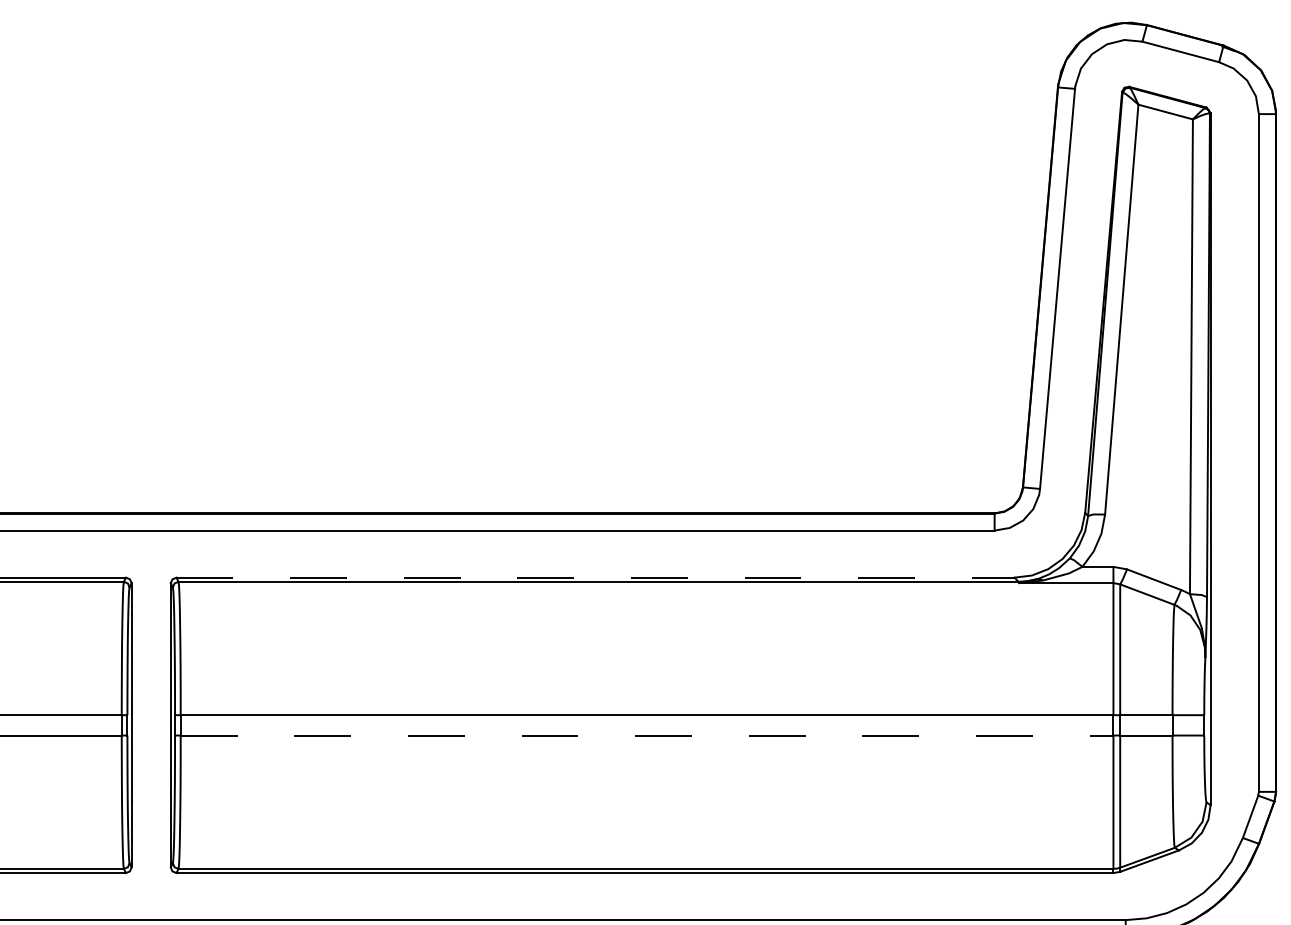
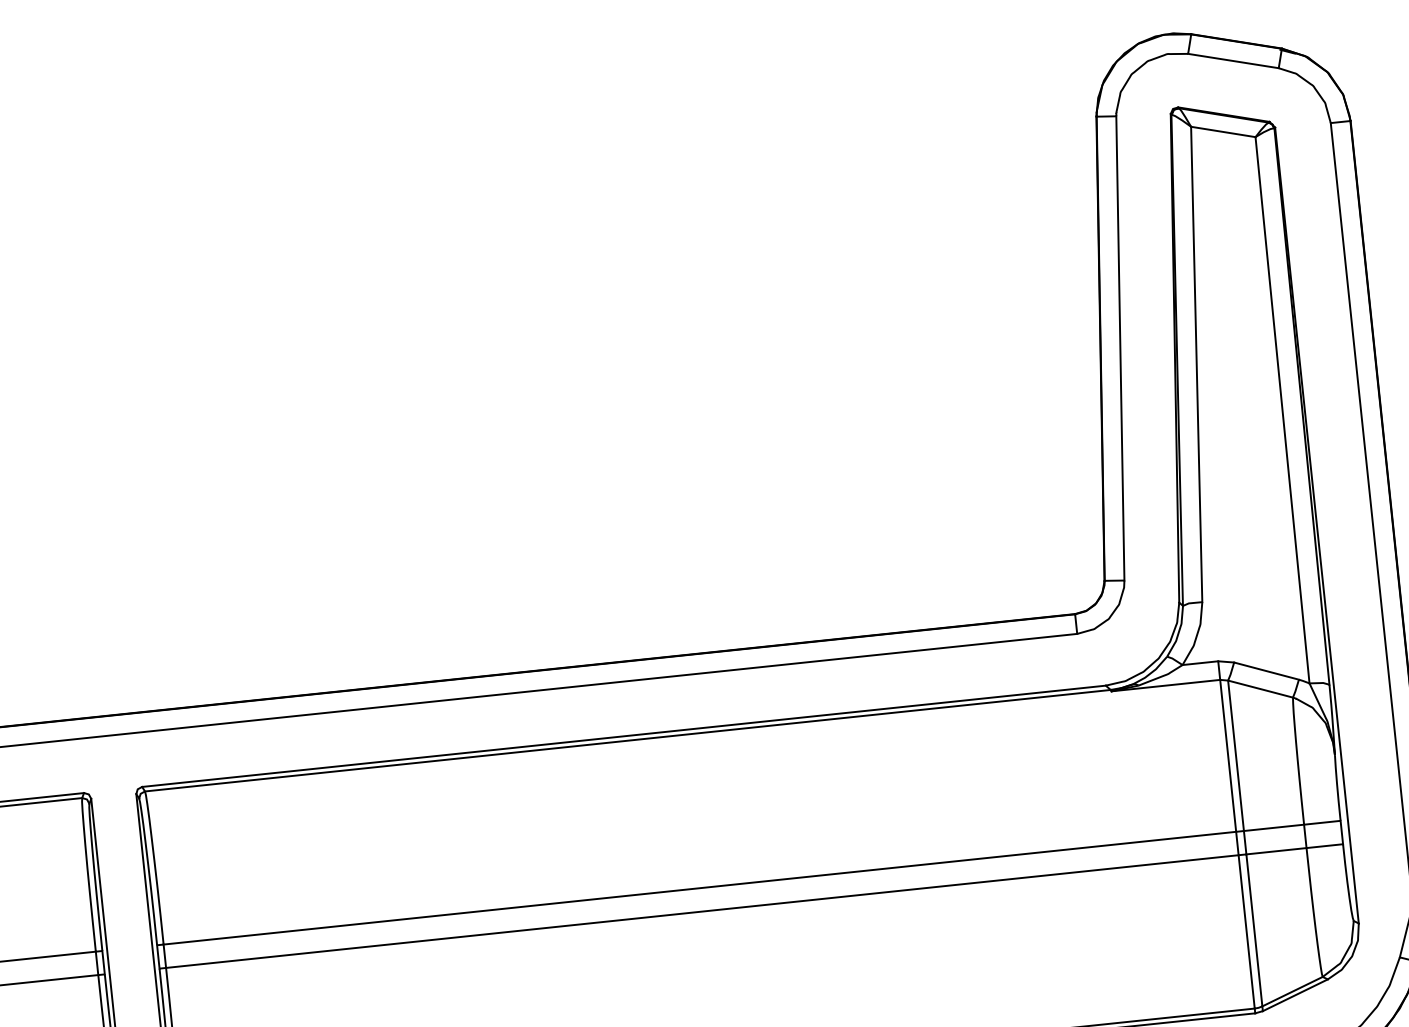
line: (596, 577) -> (625, 735), dashed -> solid
line: (647, 735) -> (702, 911), dashed -> solid

